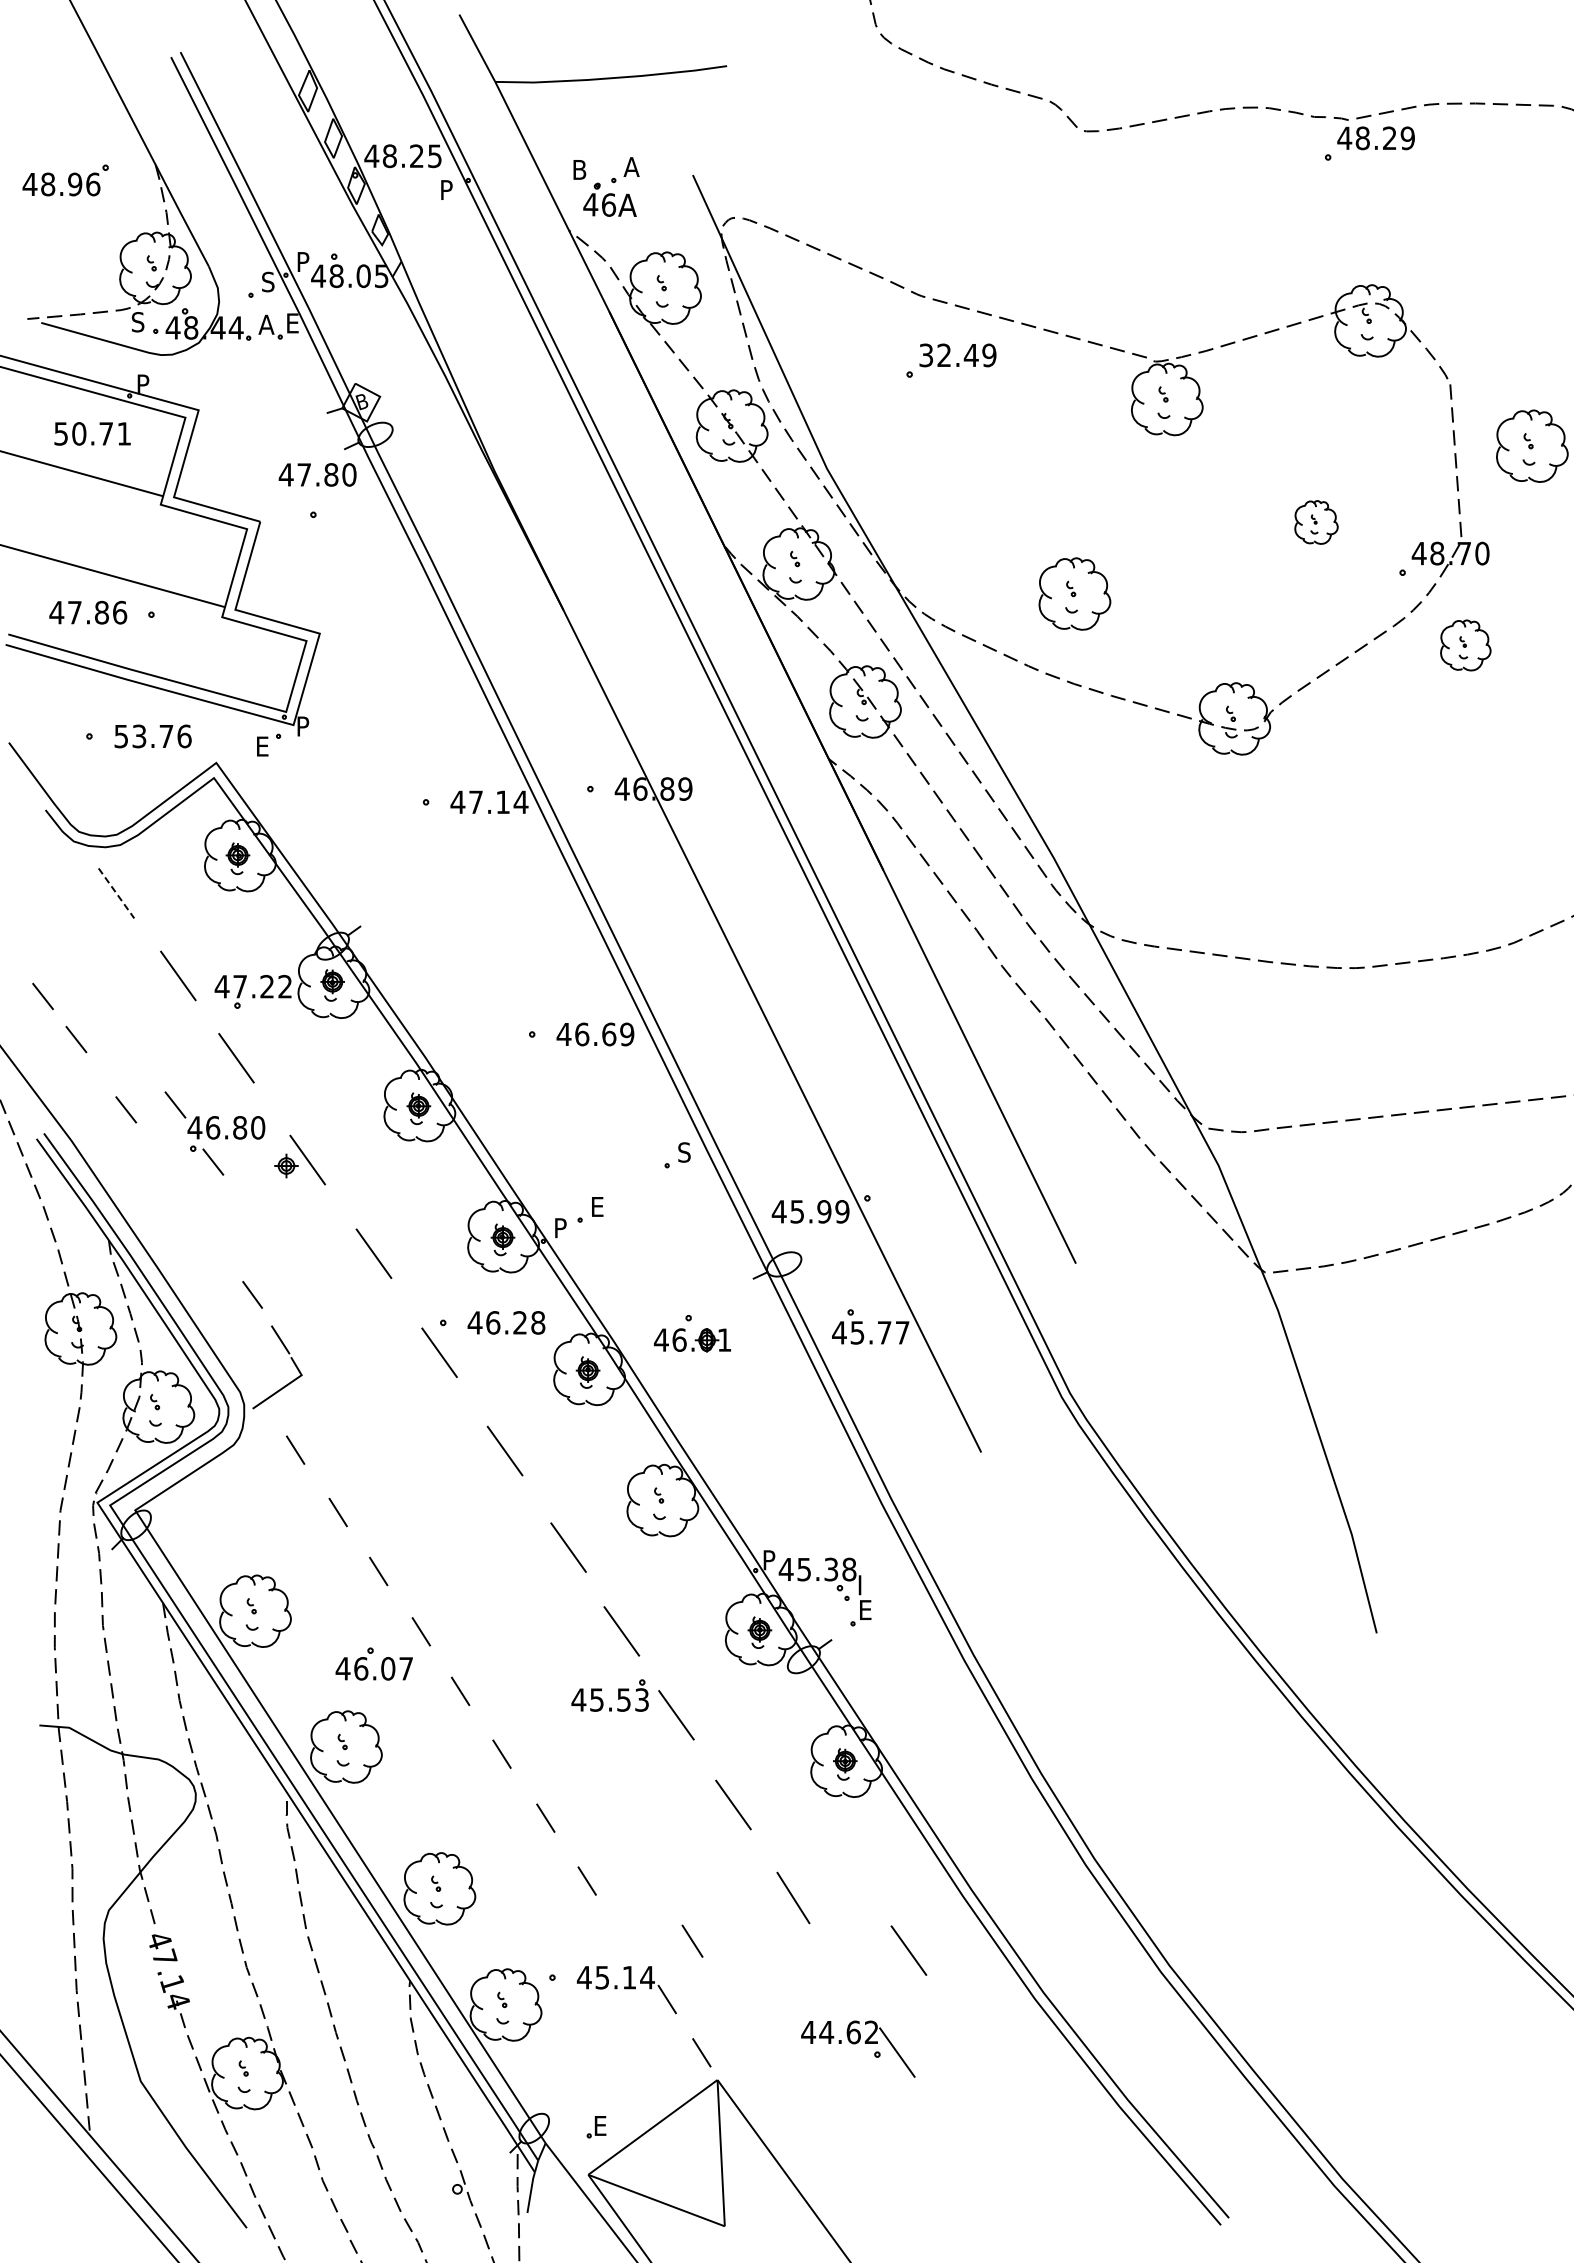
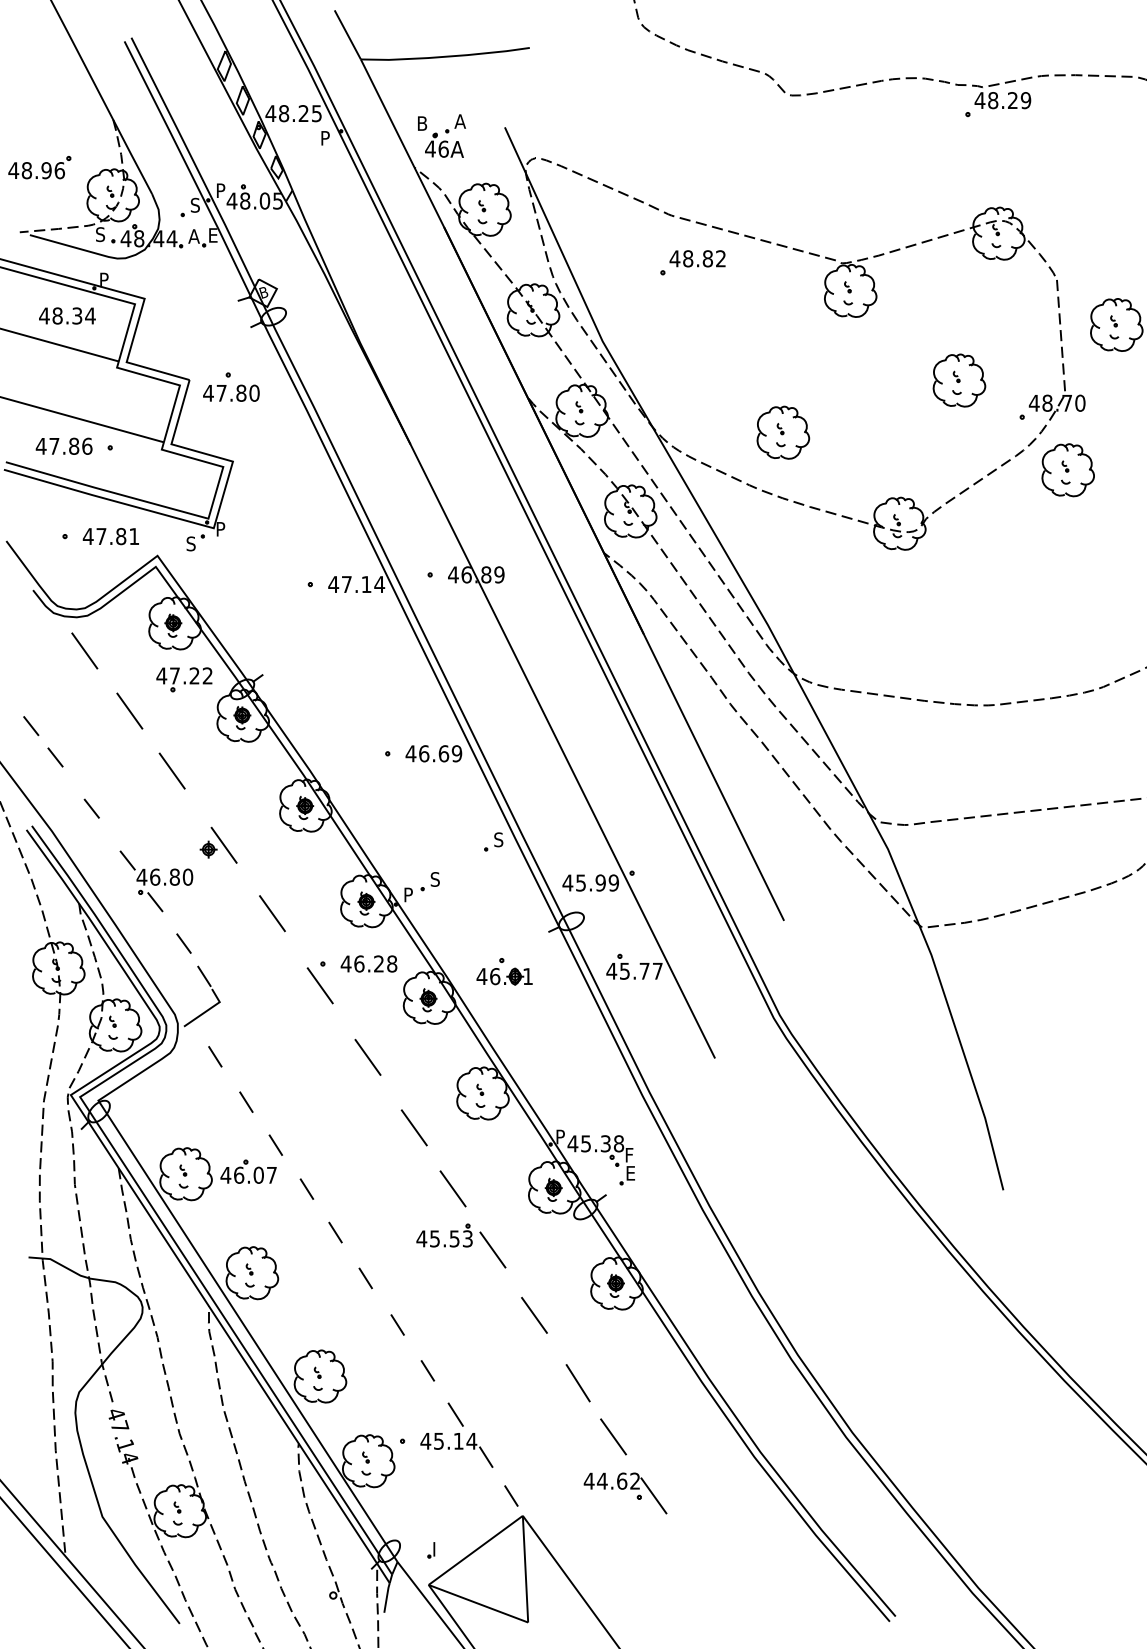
part: (65, 180) -> (39, 167), moved
text: (957, 355) -> (697, 258), 32.49 -> 48.82
text: (92, 433) -> (67, 315), 50.71 -> 48.34
text: (317, 474) -> (231, 392), moved
part: (1316, 522) -> (959, 380), size x1.67
part: (1465, 645) -> (1068, 470), size x1.43
text: (152, 736) -> (111, 536), 53.76 -> 47.81
text: (262, 746) -> (191, 543), E -> S
line: (116, 893) -> (84, 651), dashed -> solid
part: (252, 991) -> (183, 679), moved
part: (214, 1133) -> (156, 881), moved
text: (597, 1206) -> (435, 879), E -> S
text: (865, 1580) -> (630, 1151), I -> F
part: (367, 1659) -> (243, 1168), moved
line: (692, 1940) -> (455, 1414), moved
line: (908, 1950) -> (613, 1436), moved
text: (601, 2125) -> (438, 1549), E -> I

